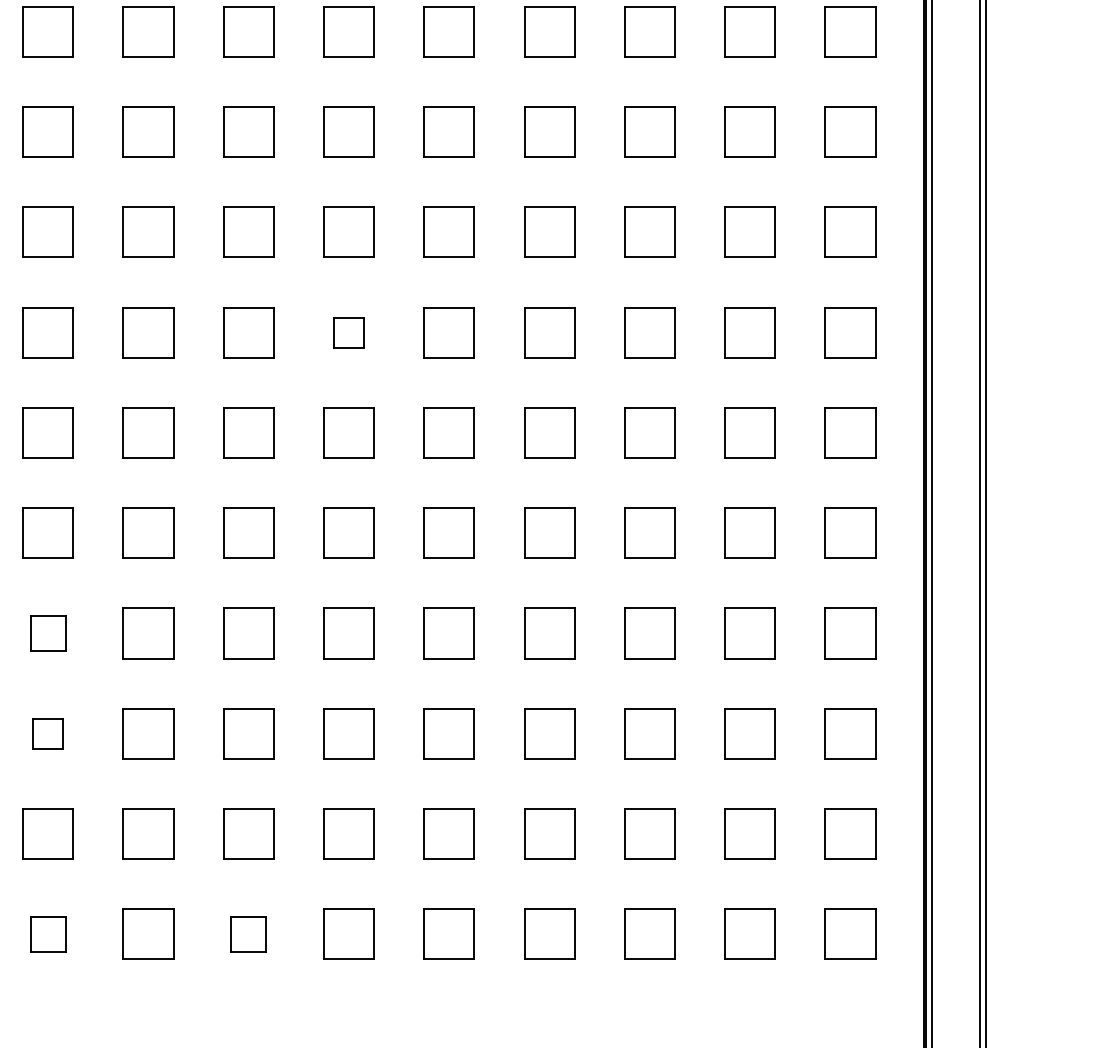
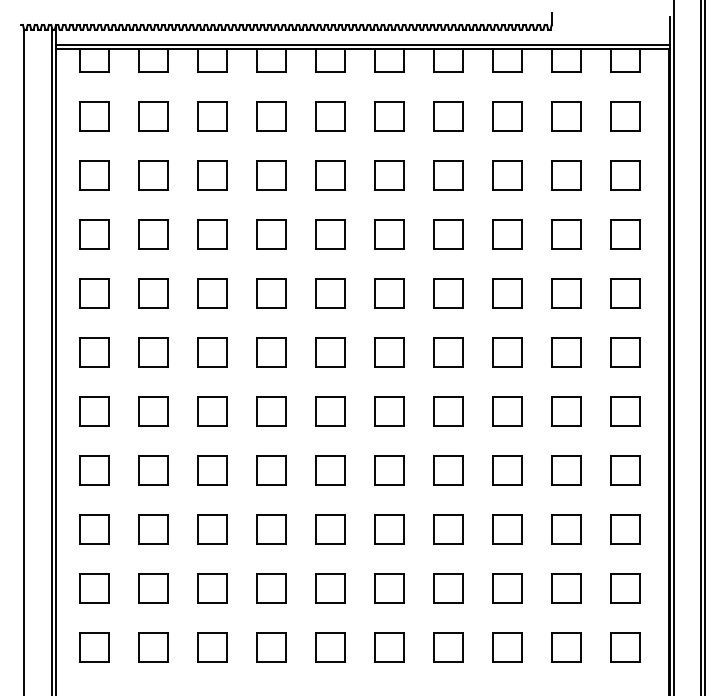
part: (349, 332) -> (330, 293), size x1.67
part: (48, 633) -> (153, 470), size x1.43
part: (48, 733) -> (153, 529), size x1.67
part: (48, 934) -> (153, 647), size x1.43
part: (248, 934) -> (271, 647), size x1.43

